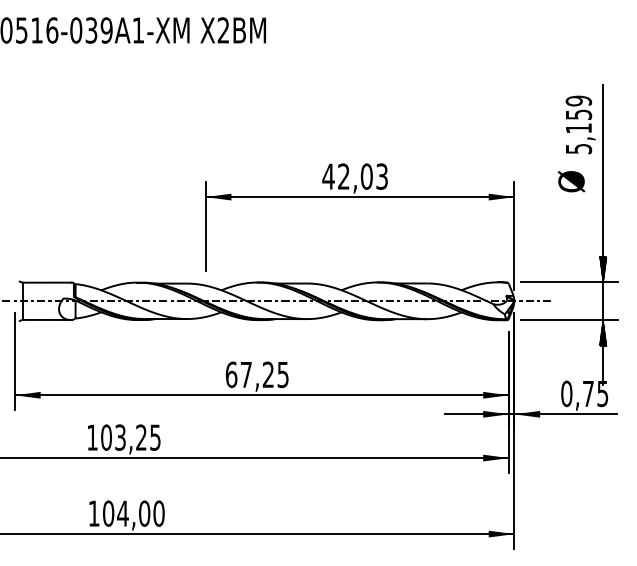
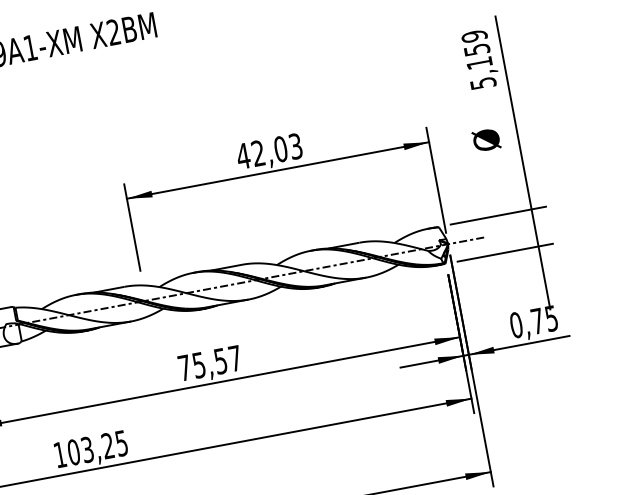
text: (571, 181) -> (486, 139), moved
hatch: (602, 269) -> (528, 196), removed
hatch: (602, 332) -> (540, 258), removed
text: (256, 374) -> (209, 363), 67,25 -> 75,57

